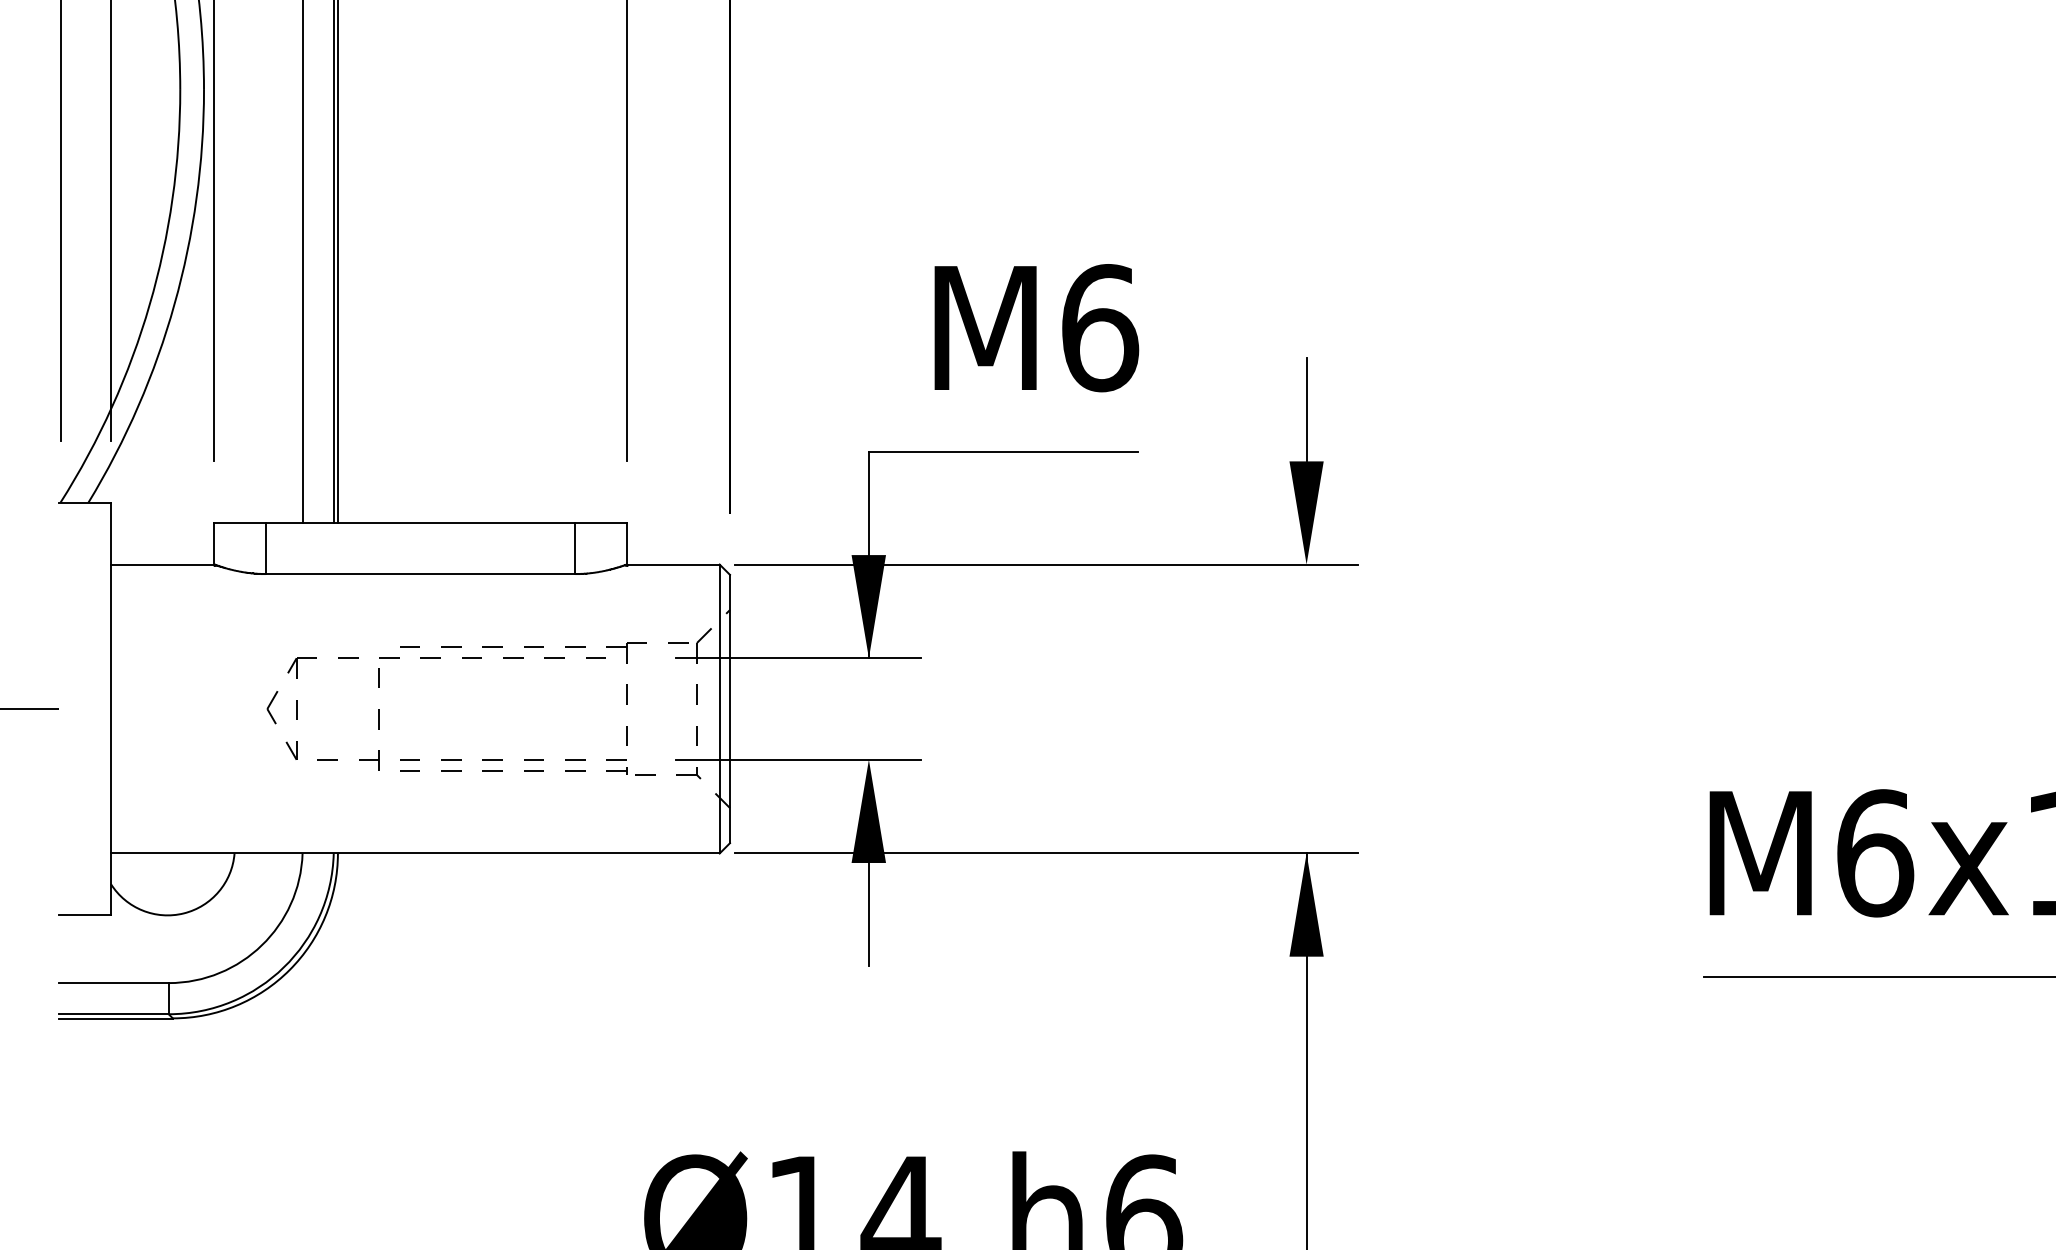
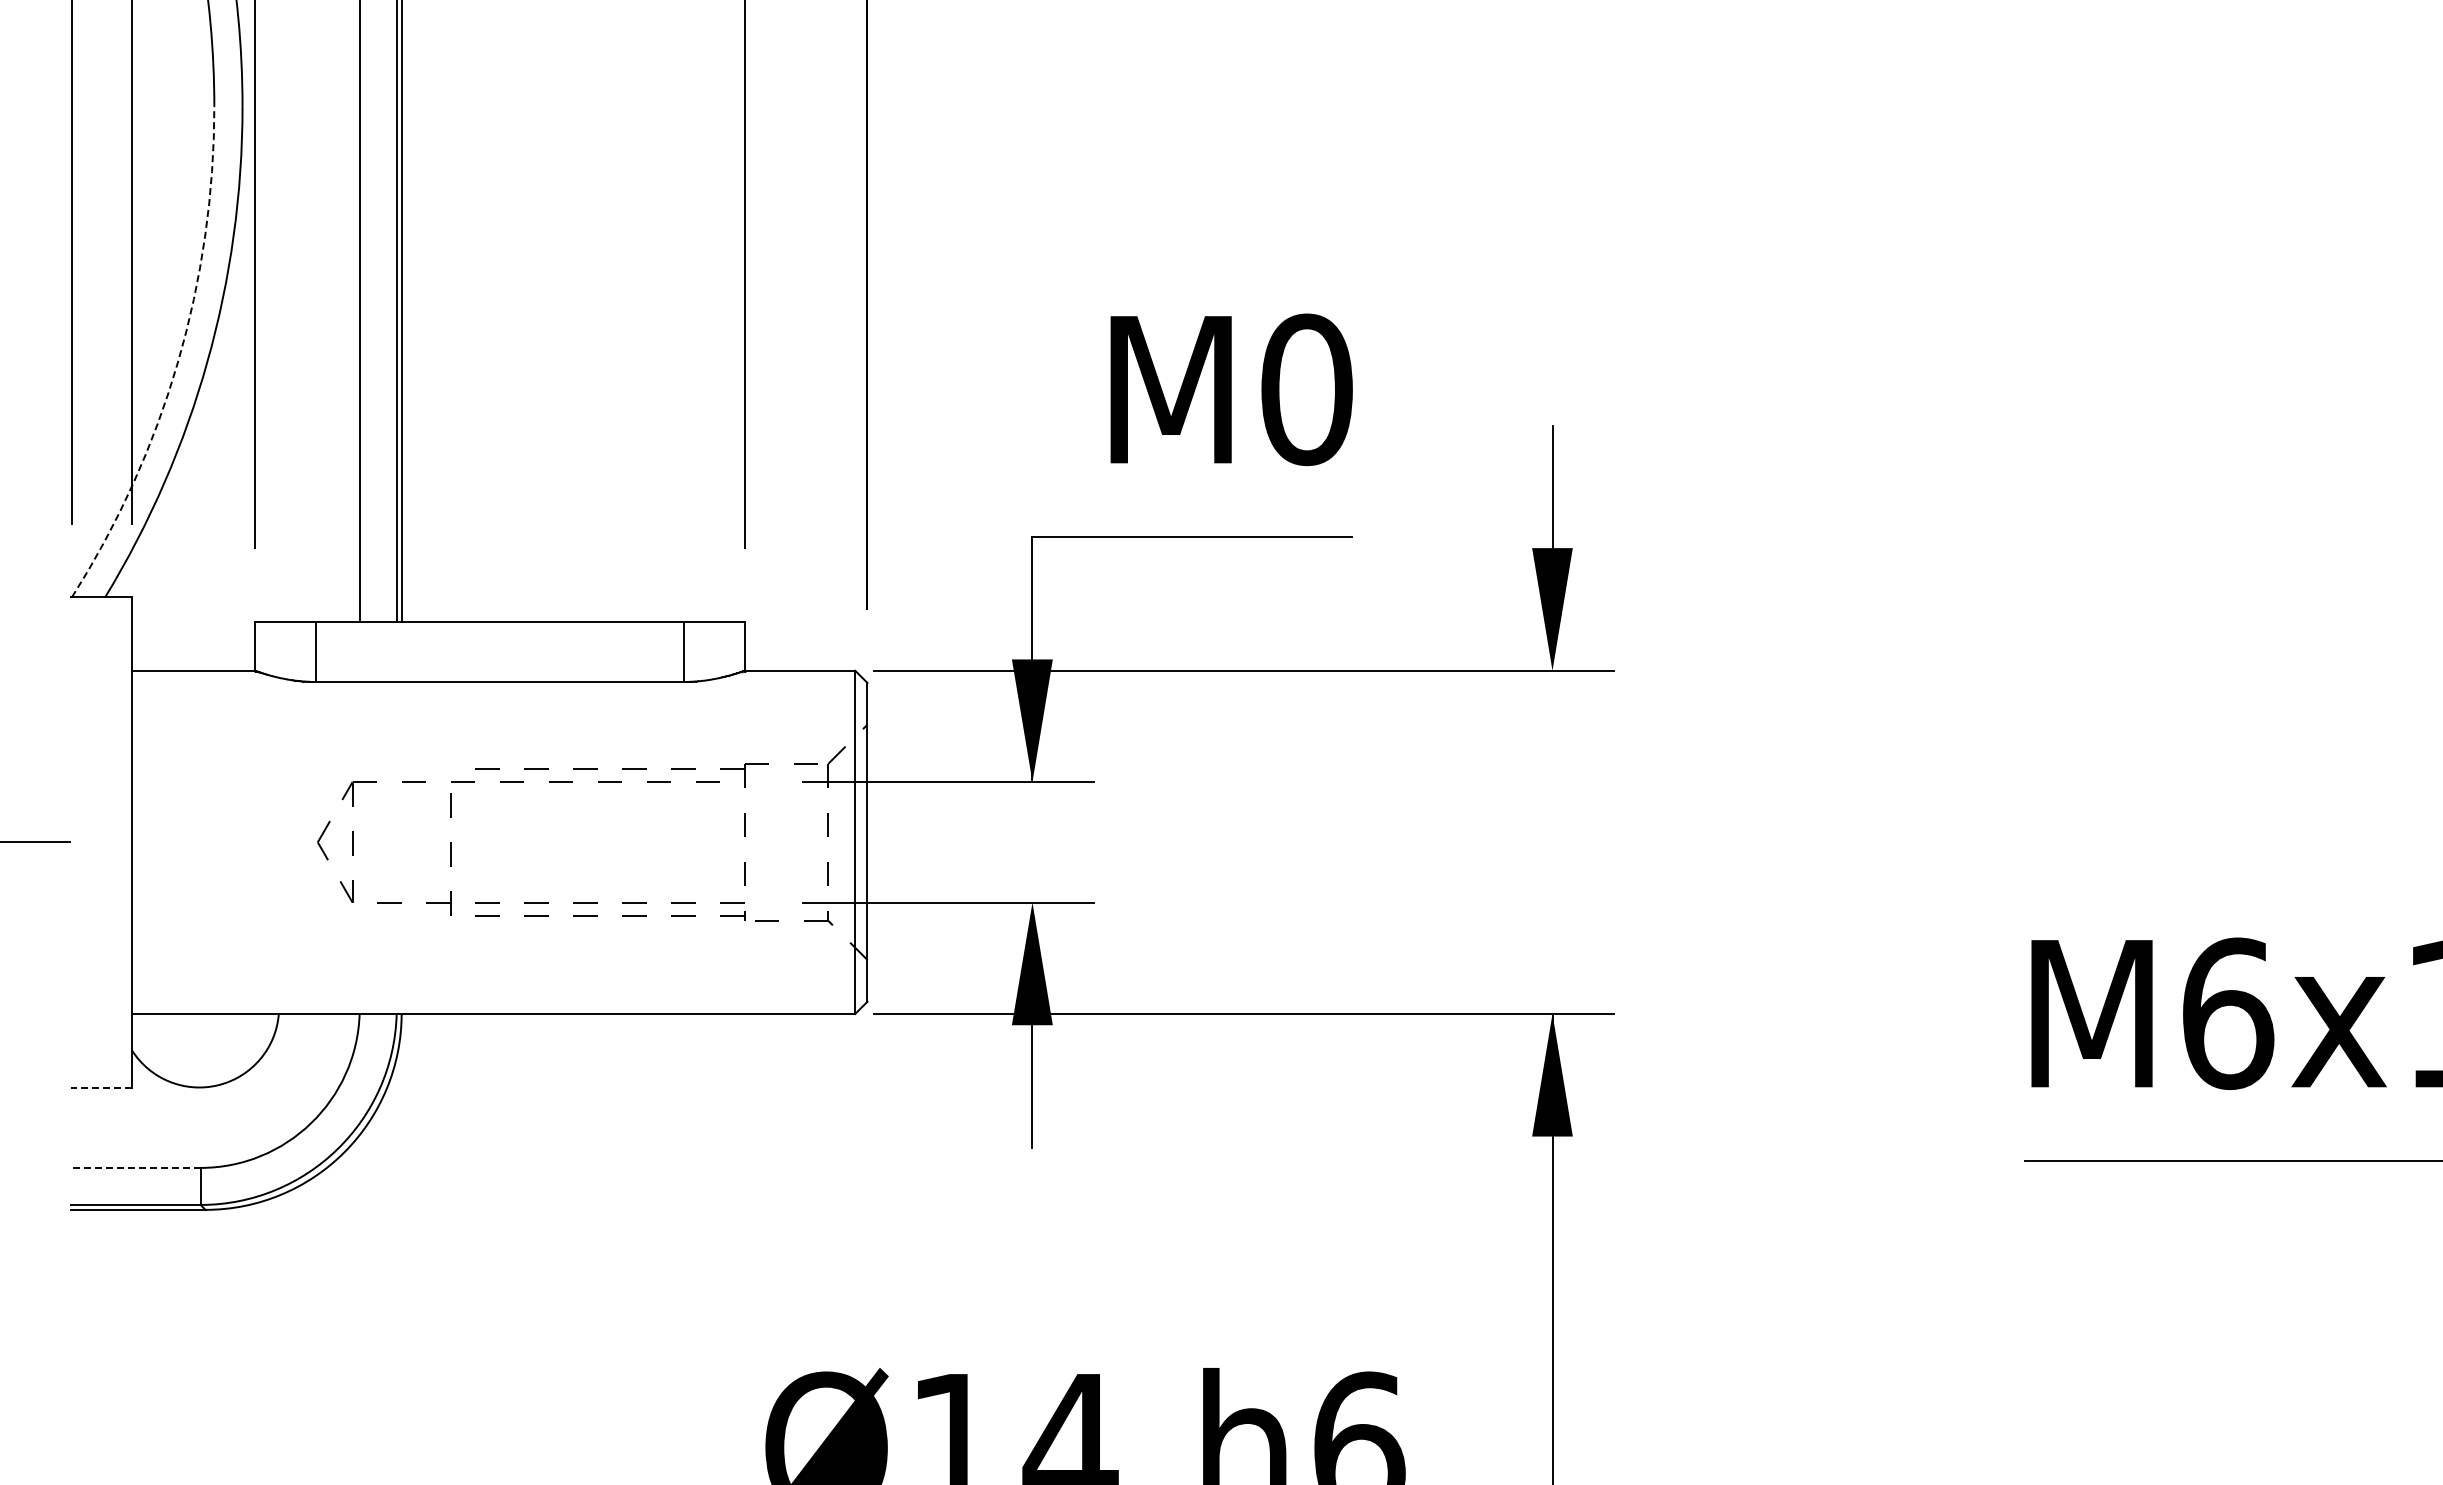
arc: (150, 305) -> (178, 362), solid -> dashed
text: (1100, 327) -> (1307, 389), M6 -> M0
line: (85, 915) -> (101, 1087), solid -> dashed
line: (113, 983) -> (135, 1168), solid -> dashed

